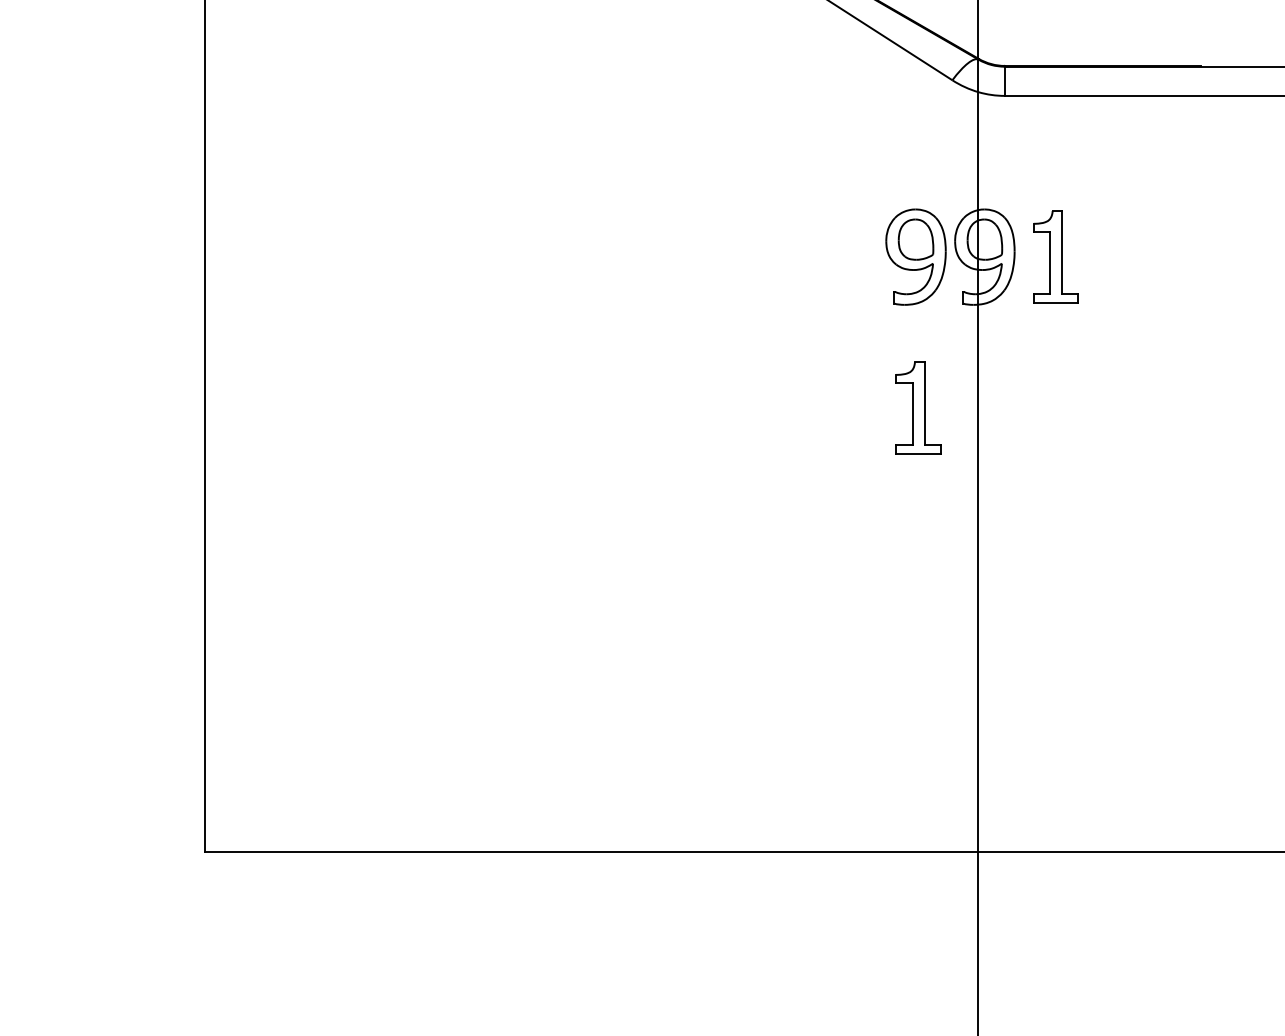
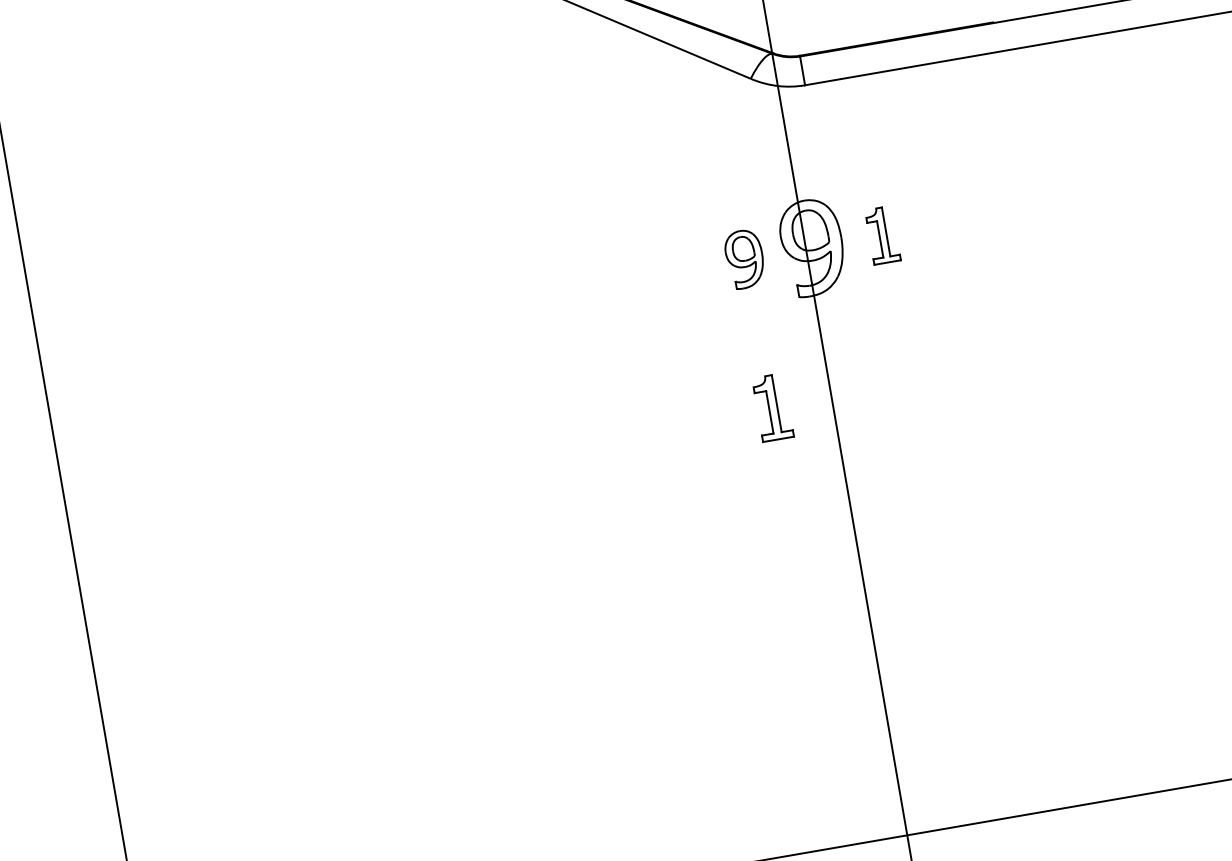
part: (915, 256) -> (744, 258), size x0.6
part: (1055, 256) -> (882, 234), size x0.6
part: (918, 407) -> (773, 407), size x0.7

